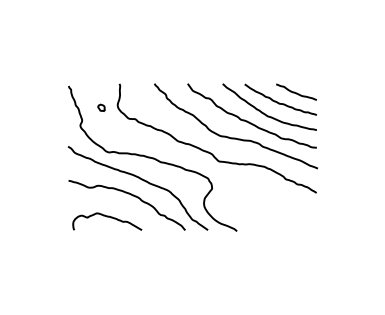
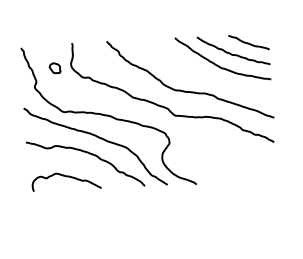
part: (101, 107) -> (55, 67), size x1.6
curve: (249, 121) -> (203, 74), removed

